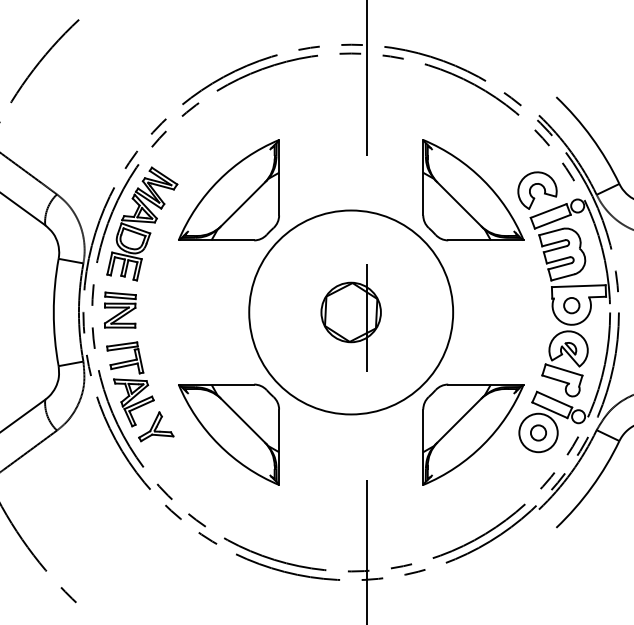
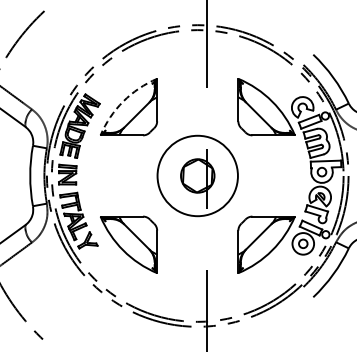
arc: (219, 180) -> (123, 101), solid -> dashed
circle: (350, 311) -> (197, 175), size x0.7

